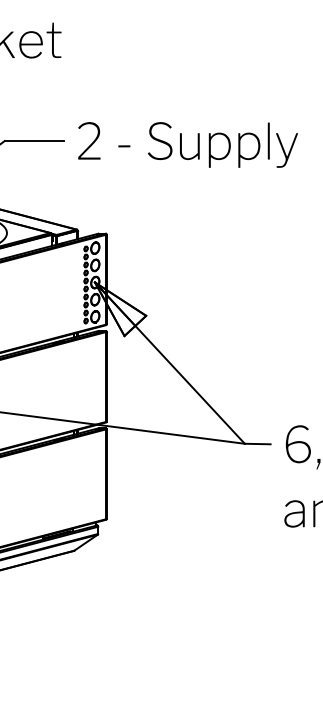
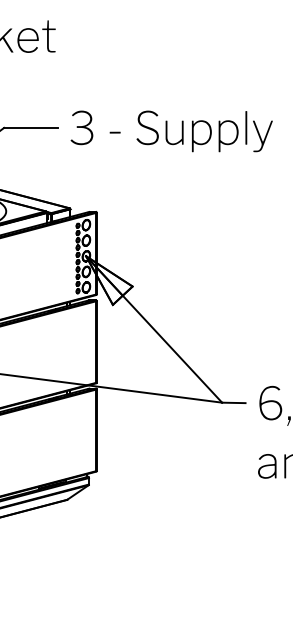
text: (189, 144) -> (171, 130), 2 -> 3

